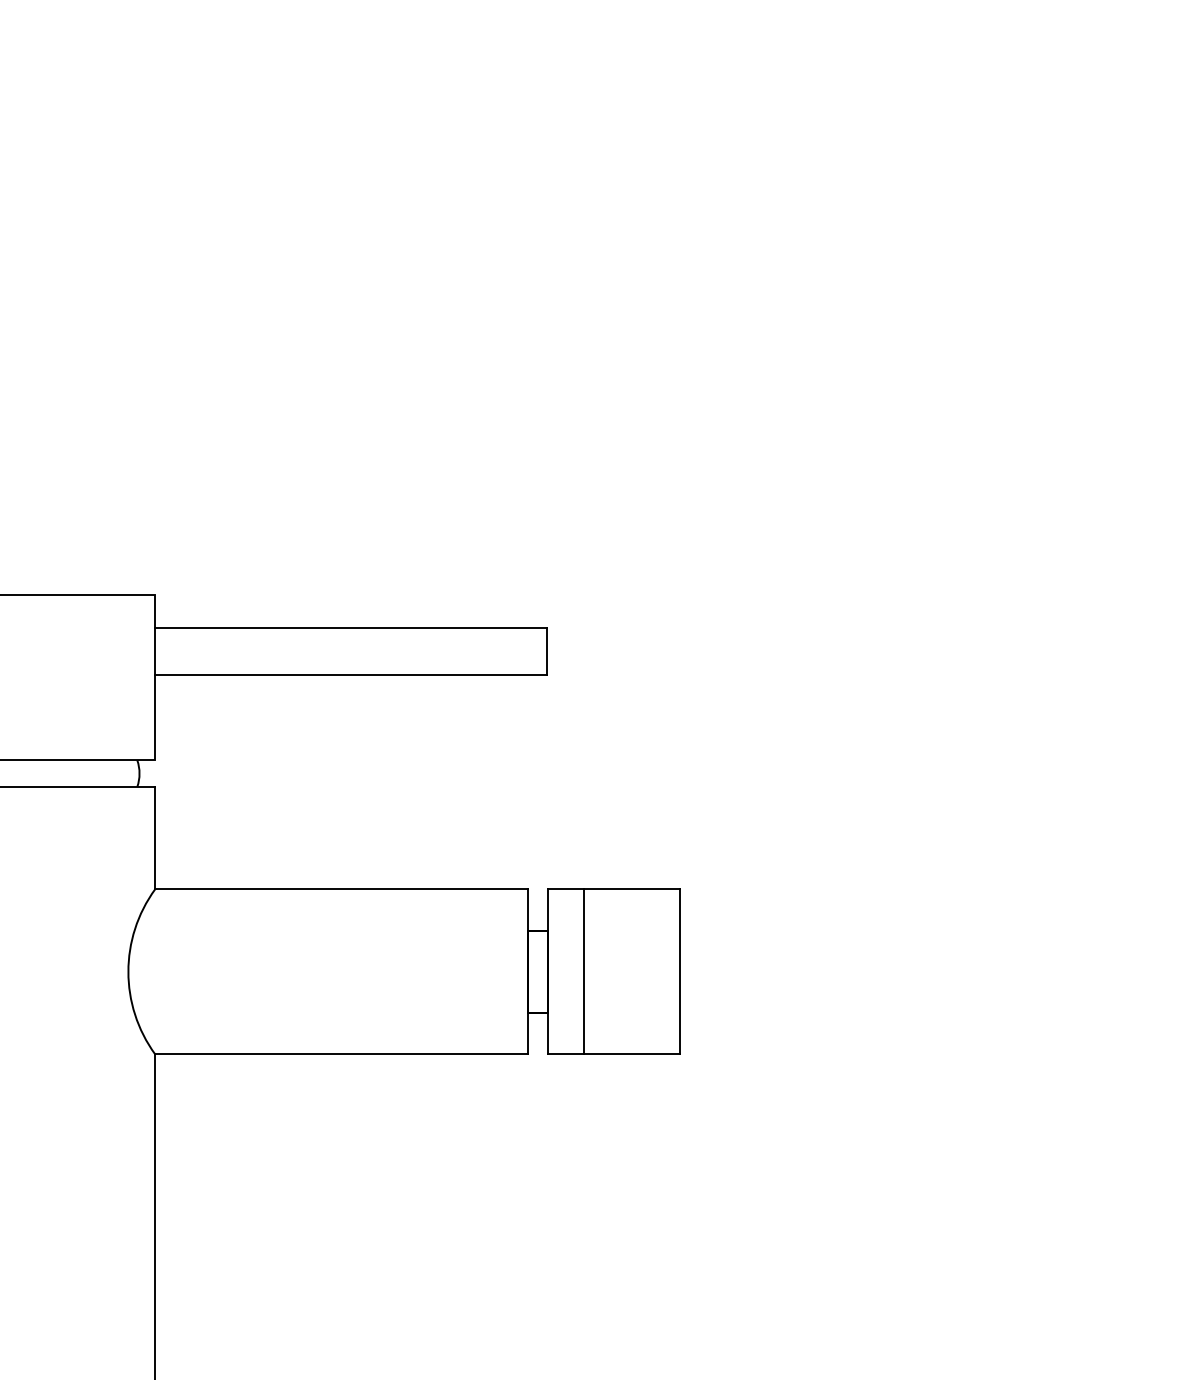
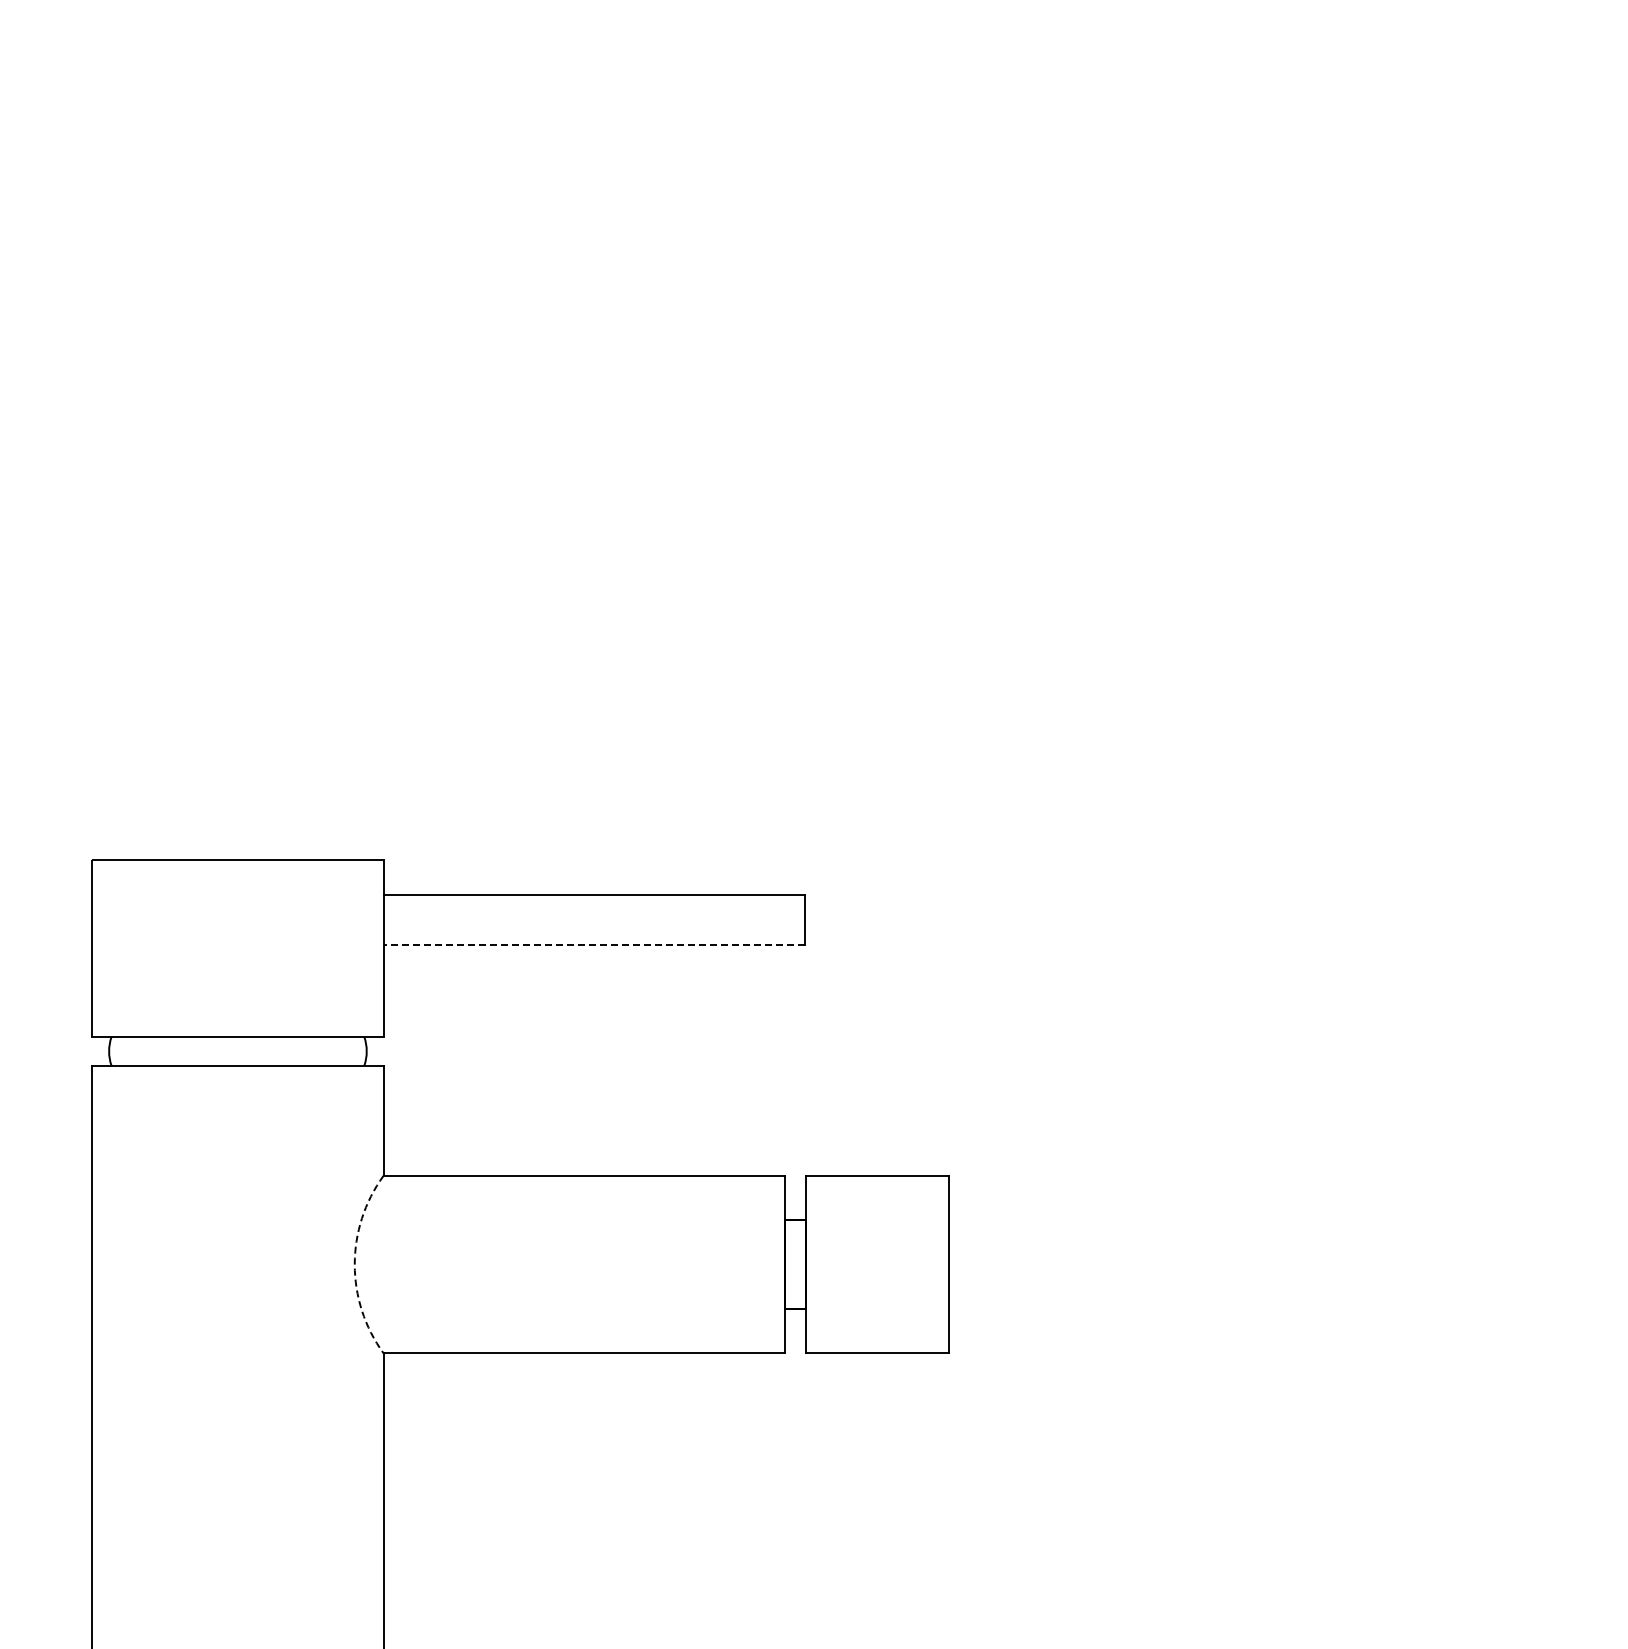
line: (351, 674) -> (594, 944), solid -> dashed
arc: (128, 971) -> (354, 1264), solid -> dashed
line: (583, 971) -> (844, 1264), removed

